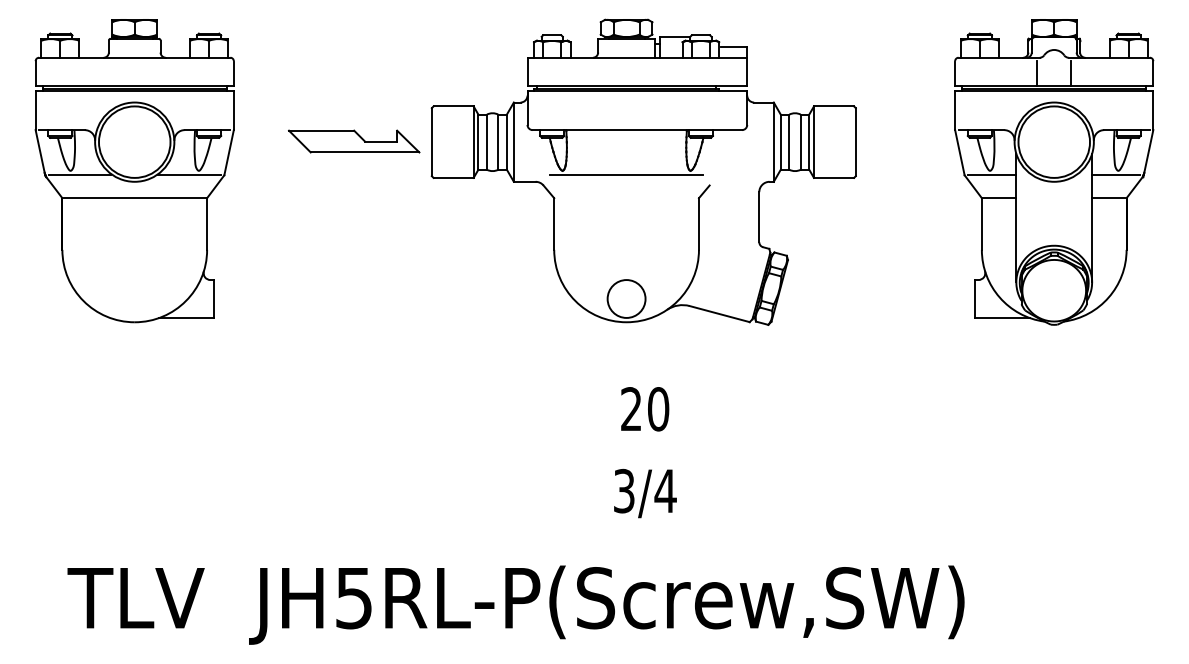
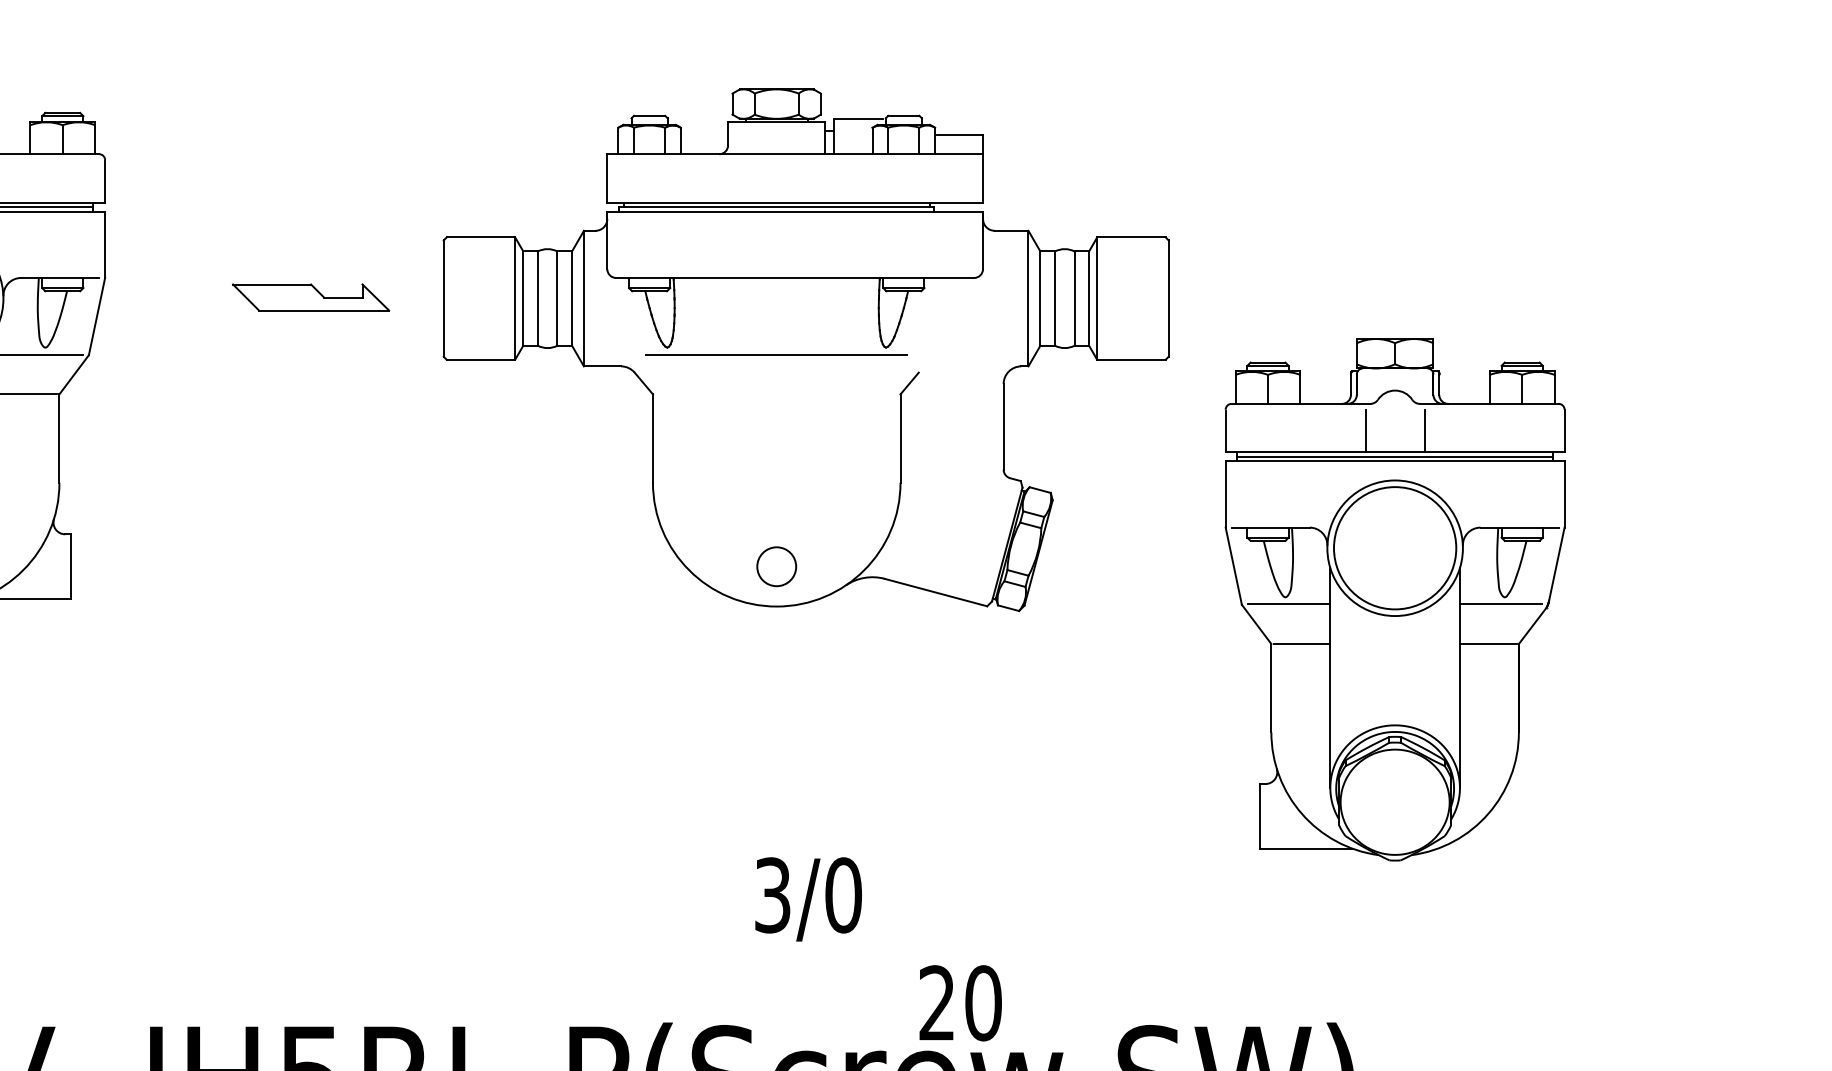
part: (354, 141) -> (311, 297), size x0.7
part: (1054, 172) -> (1395, 600), moved
circle: (626, 298) -> (776, 565), size x0.6
text: (645, 409) -> (961, 1003), moved
text: (665, 490) -> (843, 894), 3/4 -> 3/0

